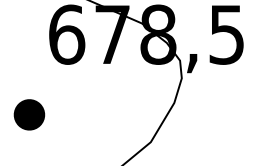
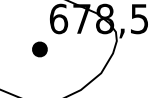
part: (28, 114) -> (39, 49), moved

